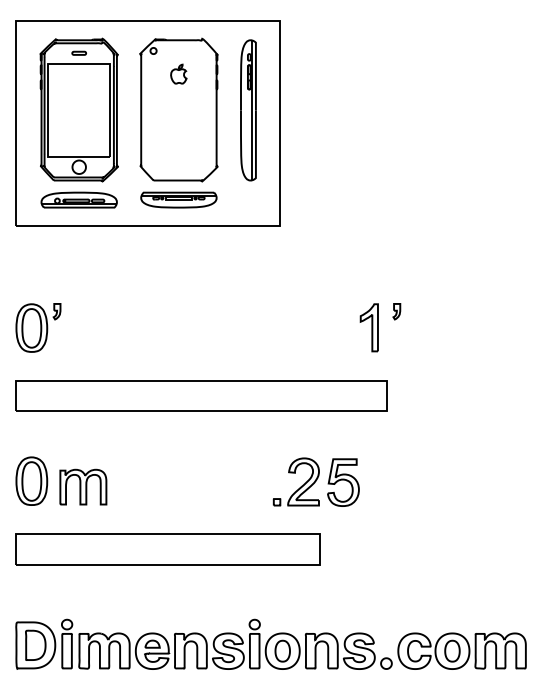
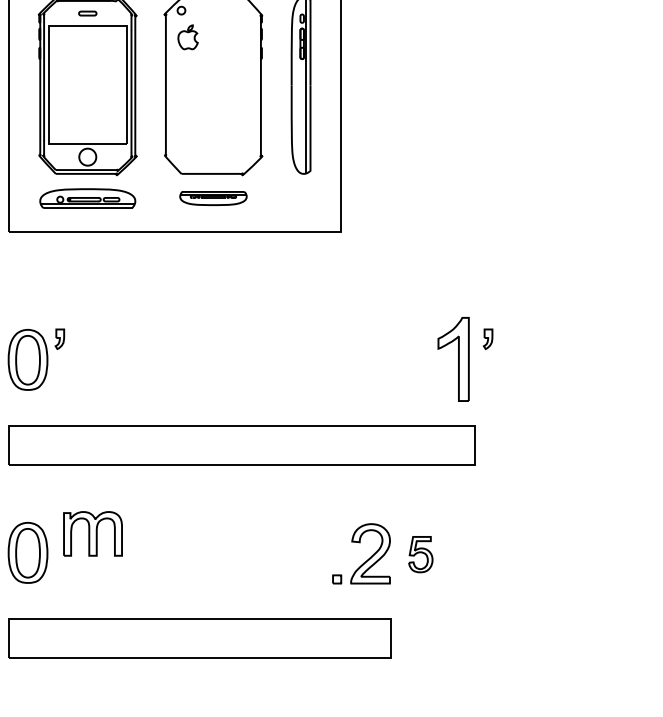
part: (178, 73) -> (187, 36), moved
part: (178, 199) -> (212, 197), size x0.7
part: (368, 327) -> (452, 359), size x1.4
part: (343, 482) -> (420, 554), size x0.6
part: (83, 486) -> (93, 533), moved

